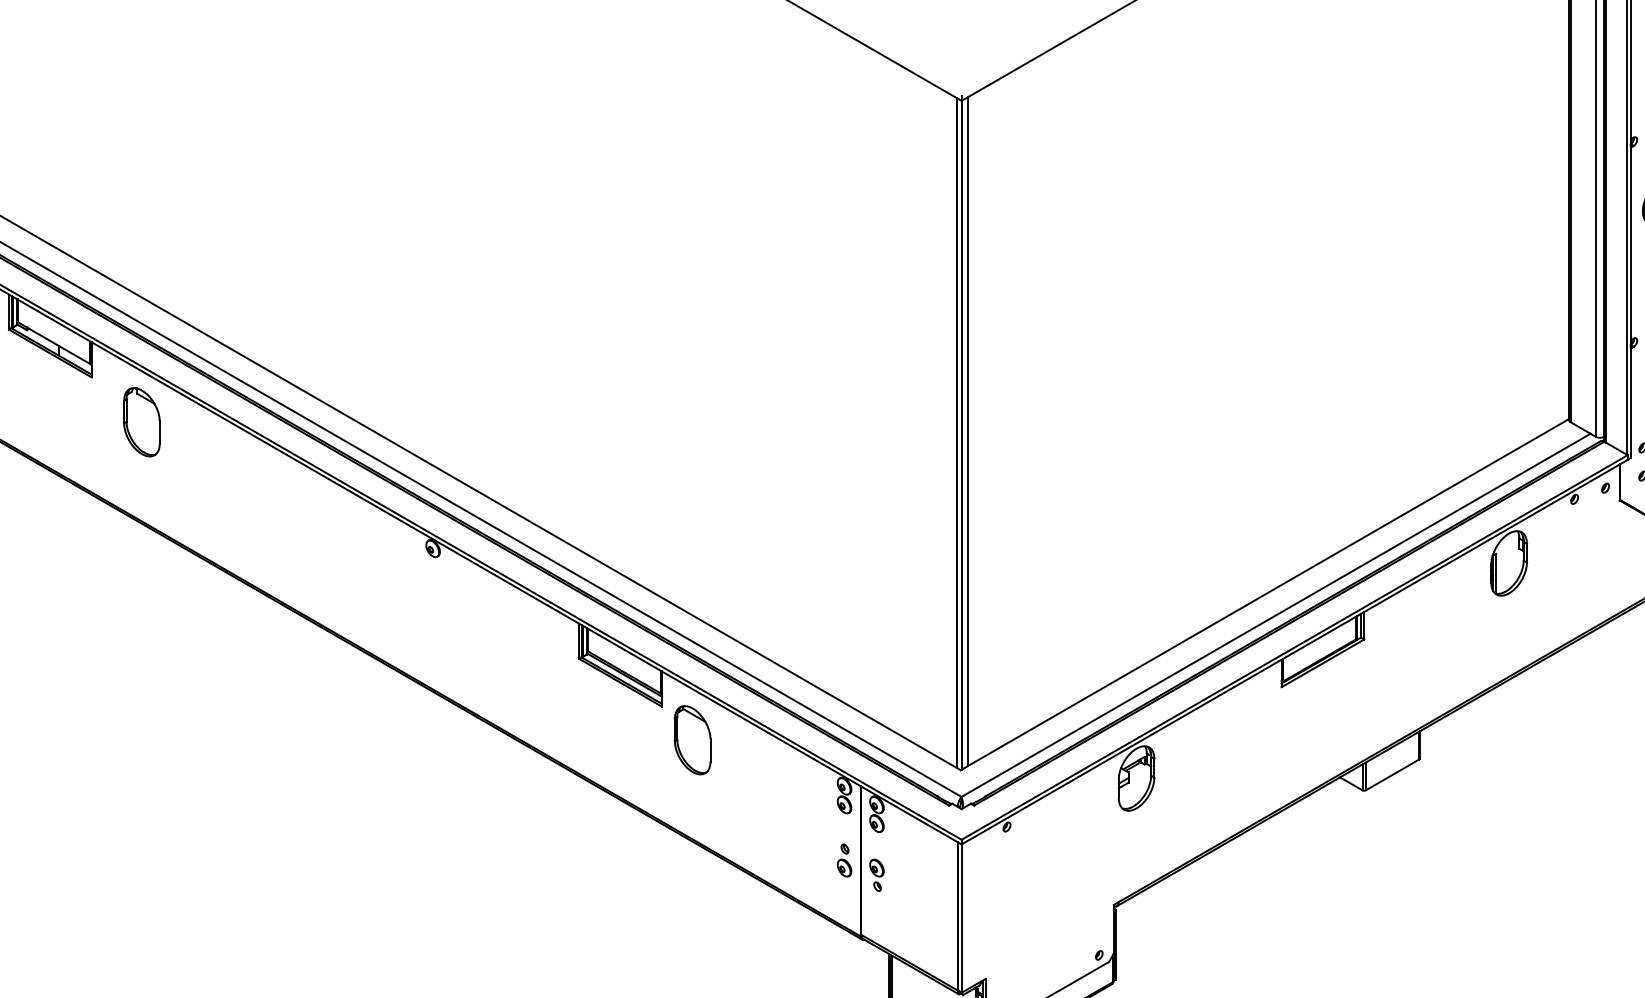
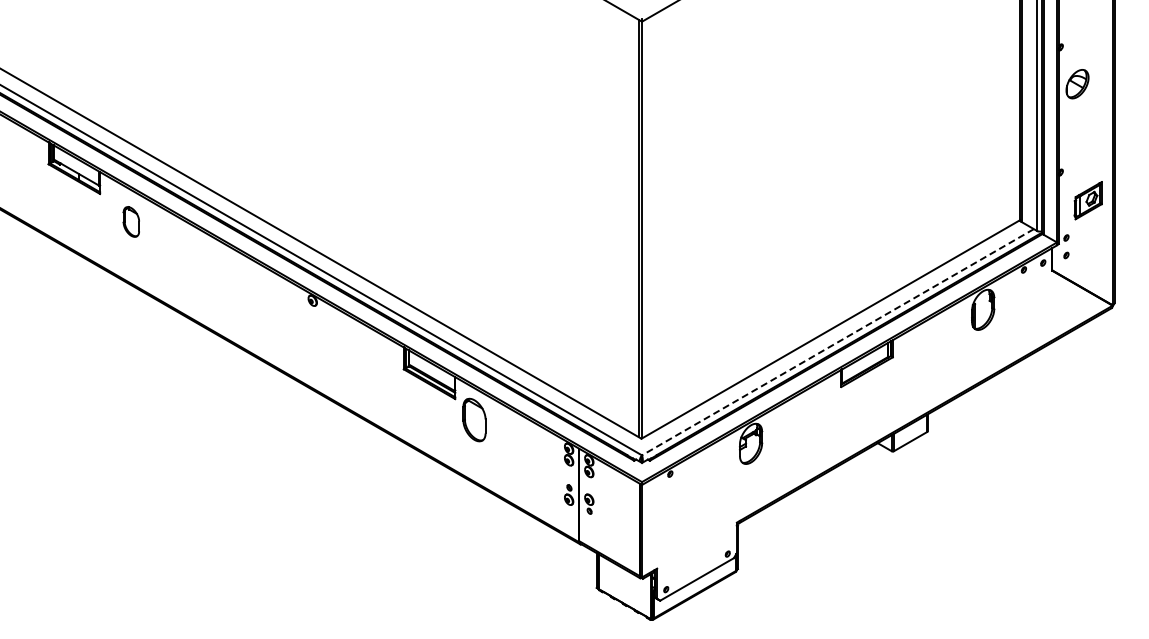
part: (142, 421) -> (131, 221), size x0.7
line: (968, 431) -> (646, 227), removed
line: (1275, 615) -> (837, 342), solid -> dashed

